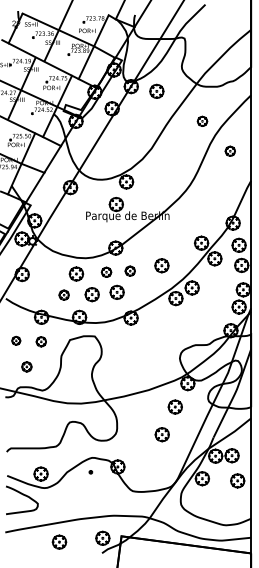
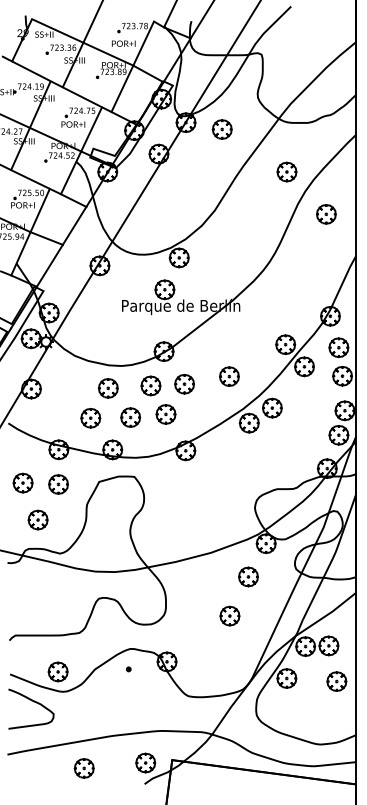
part: (202, 121) -> (286, 171), size x1.43
part: (230, 151) -> (326, 214), size x1.43
part: (130, 271) -> (184, 384), size x1.43
part: (106, 272) -> (150, 385), size x1.43
part: (63, 295) -> (90, 418), size x1.43
part: (15, 340) -> (22, 482), size x1.67
part: (41, 341) -> (58, 484), size x1.43
part: (26, 366) -> (37, 519), size x1.43

